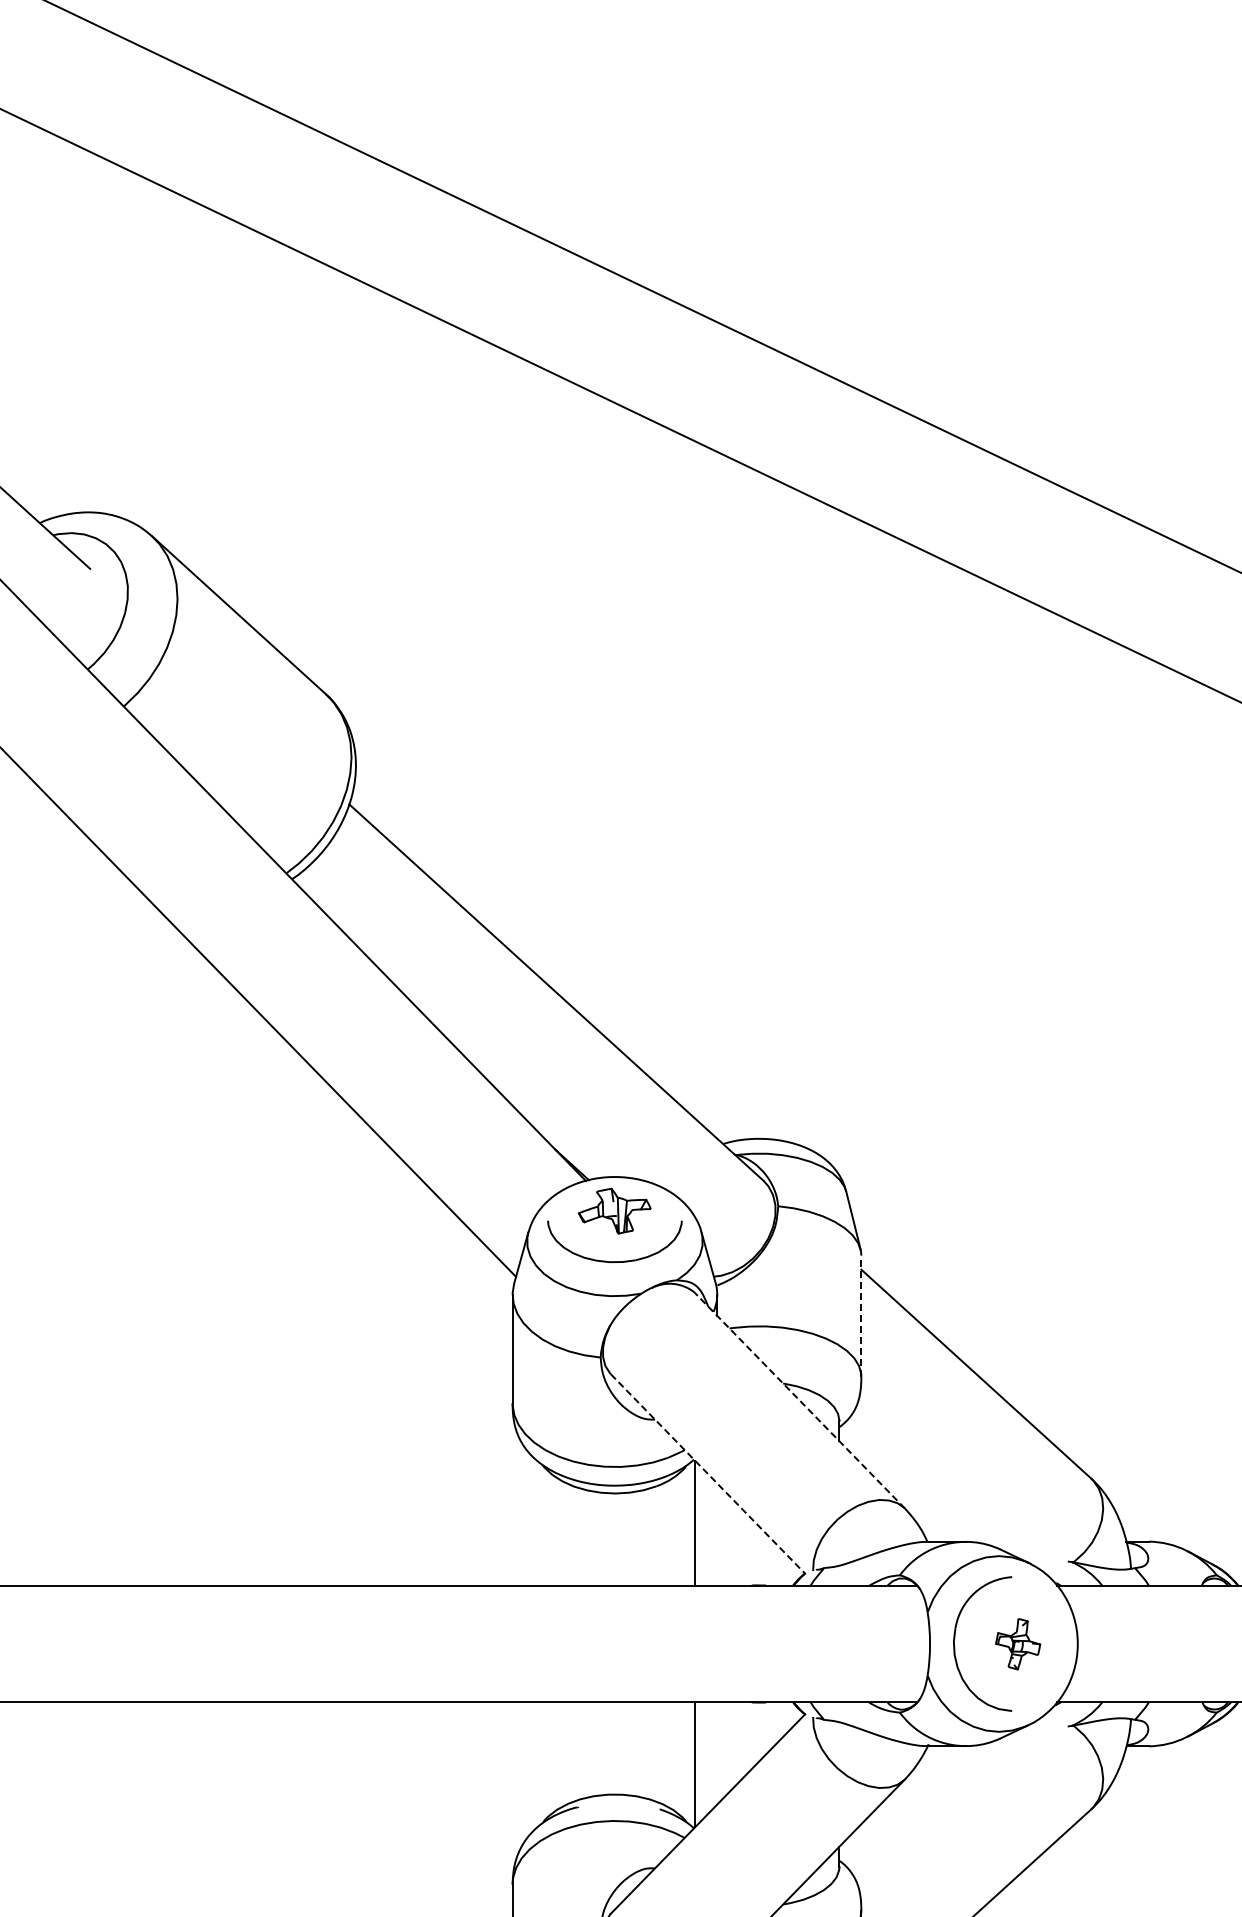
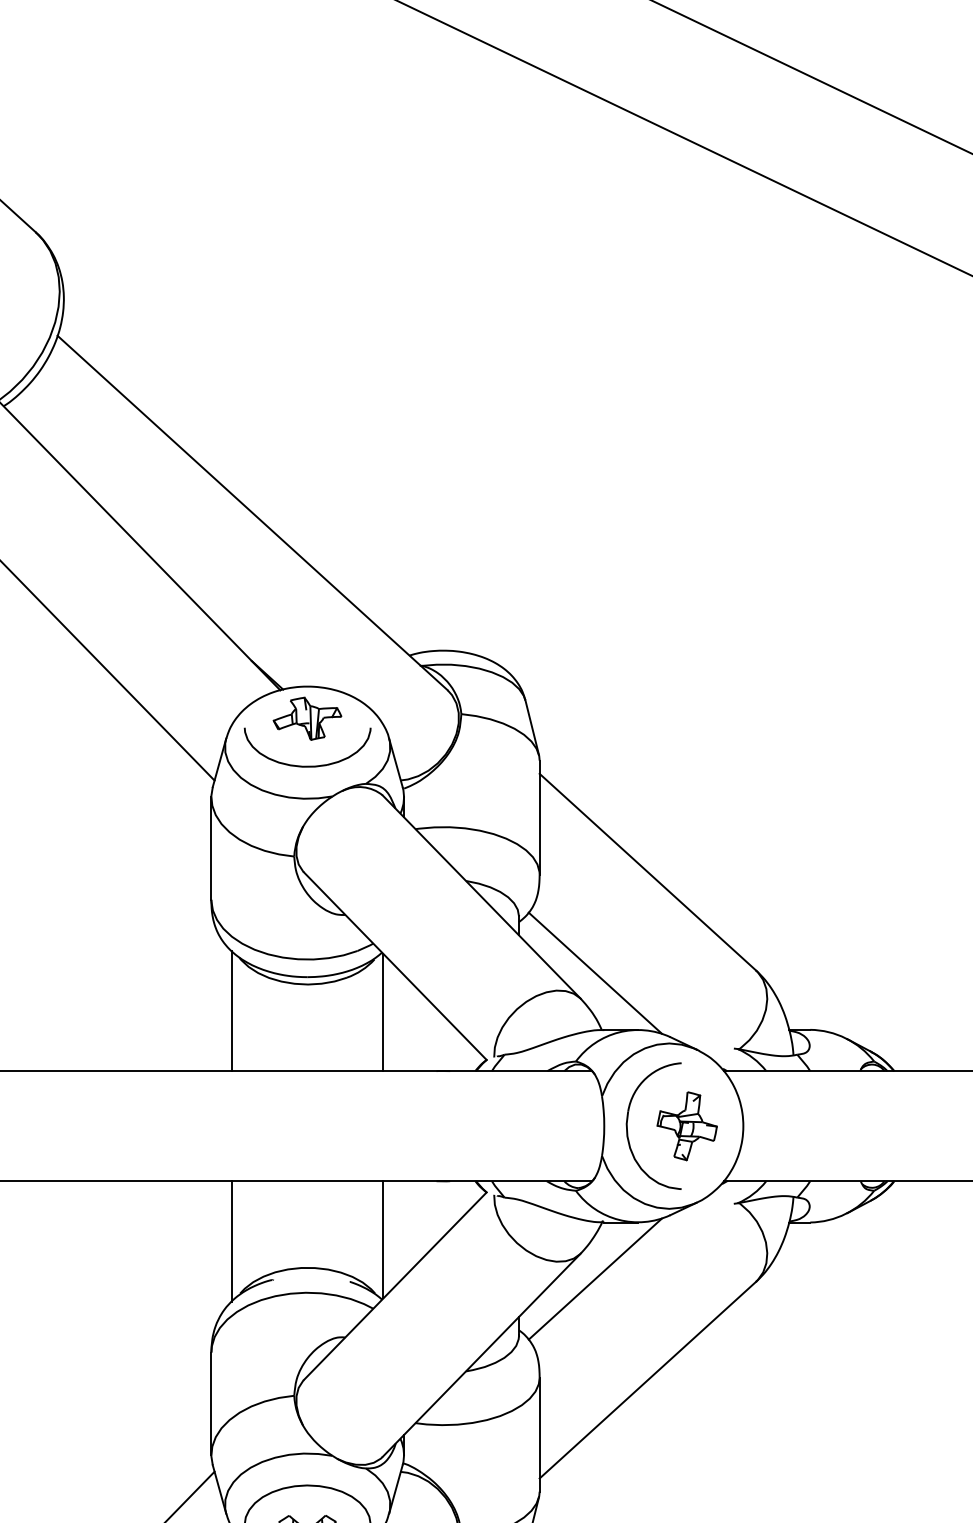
line: (861, 1315) -> (539, 816), dashed -> solid
line: (799, 1400) -> (481, 896), dashed -> solid
line: (708, 1474) -> (395, 966), dashed -> solid
line: (920, 1481) -> (595, 973), added
line: (534, 1521) -> (231, 1010), added
part: (1017, 1644) -> (686, 1126), size x1.43
line: (534, 1766) -> (231, 1241), added
line: (920, 1806) -> (595, 1279), added

